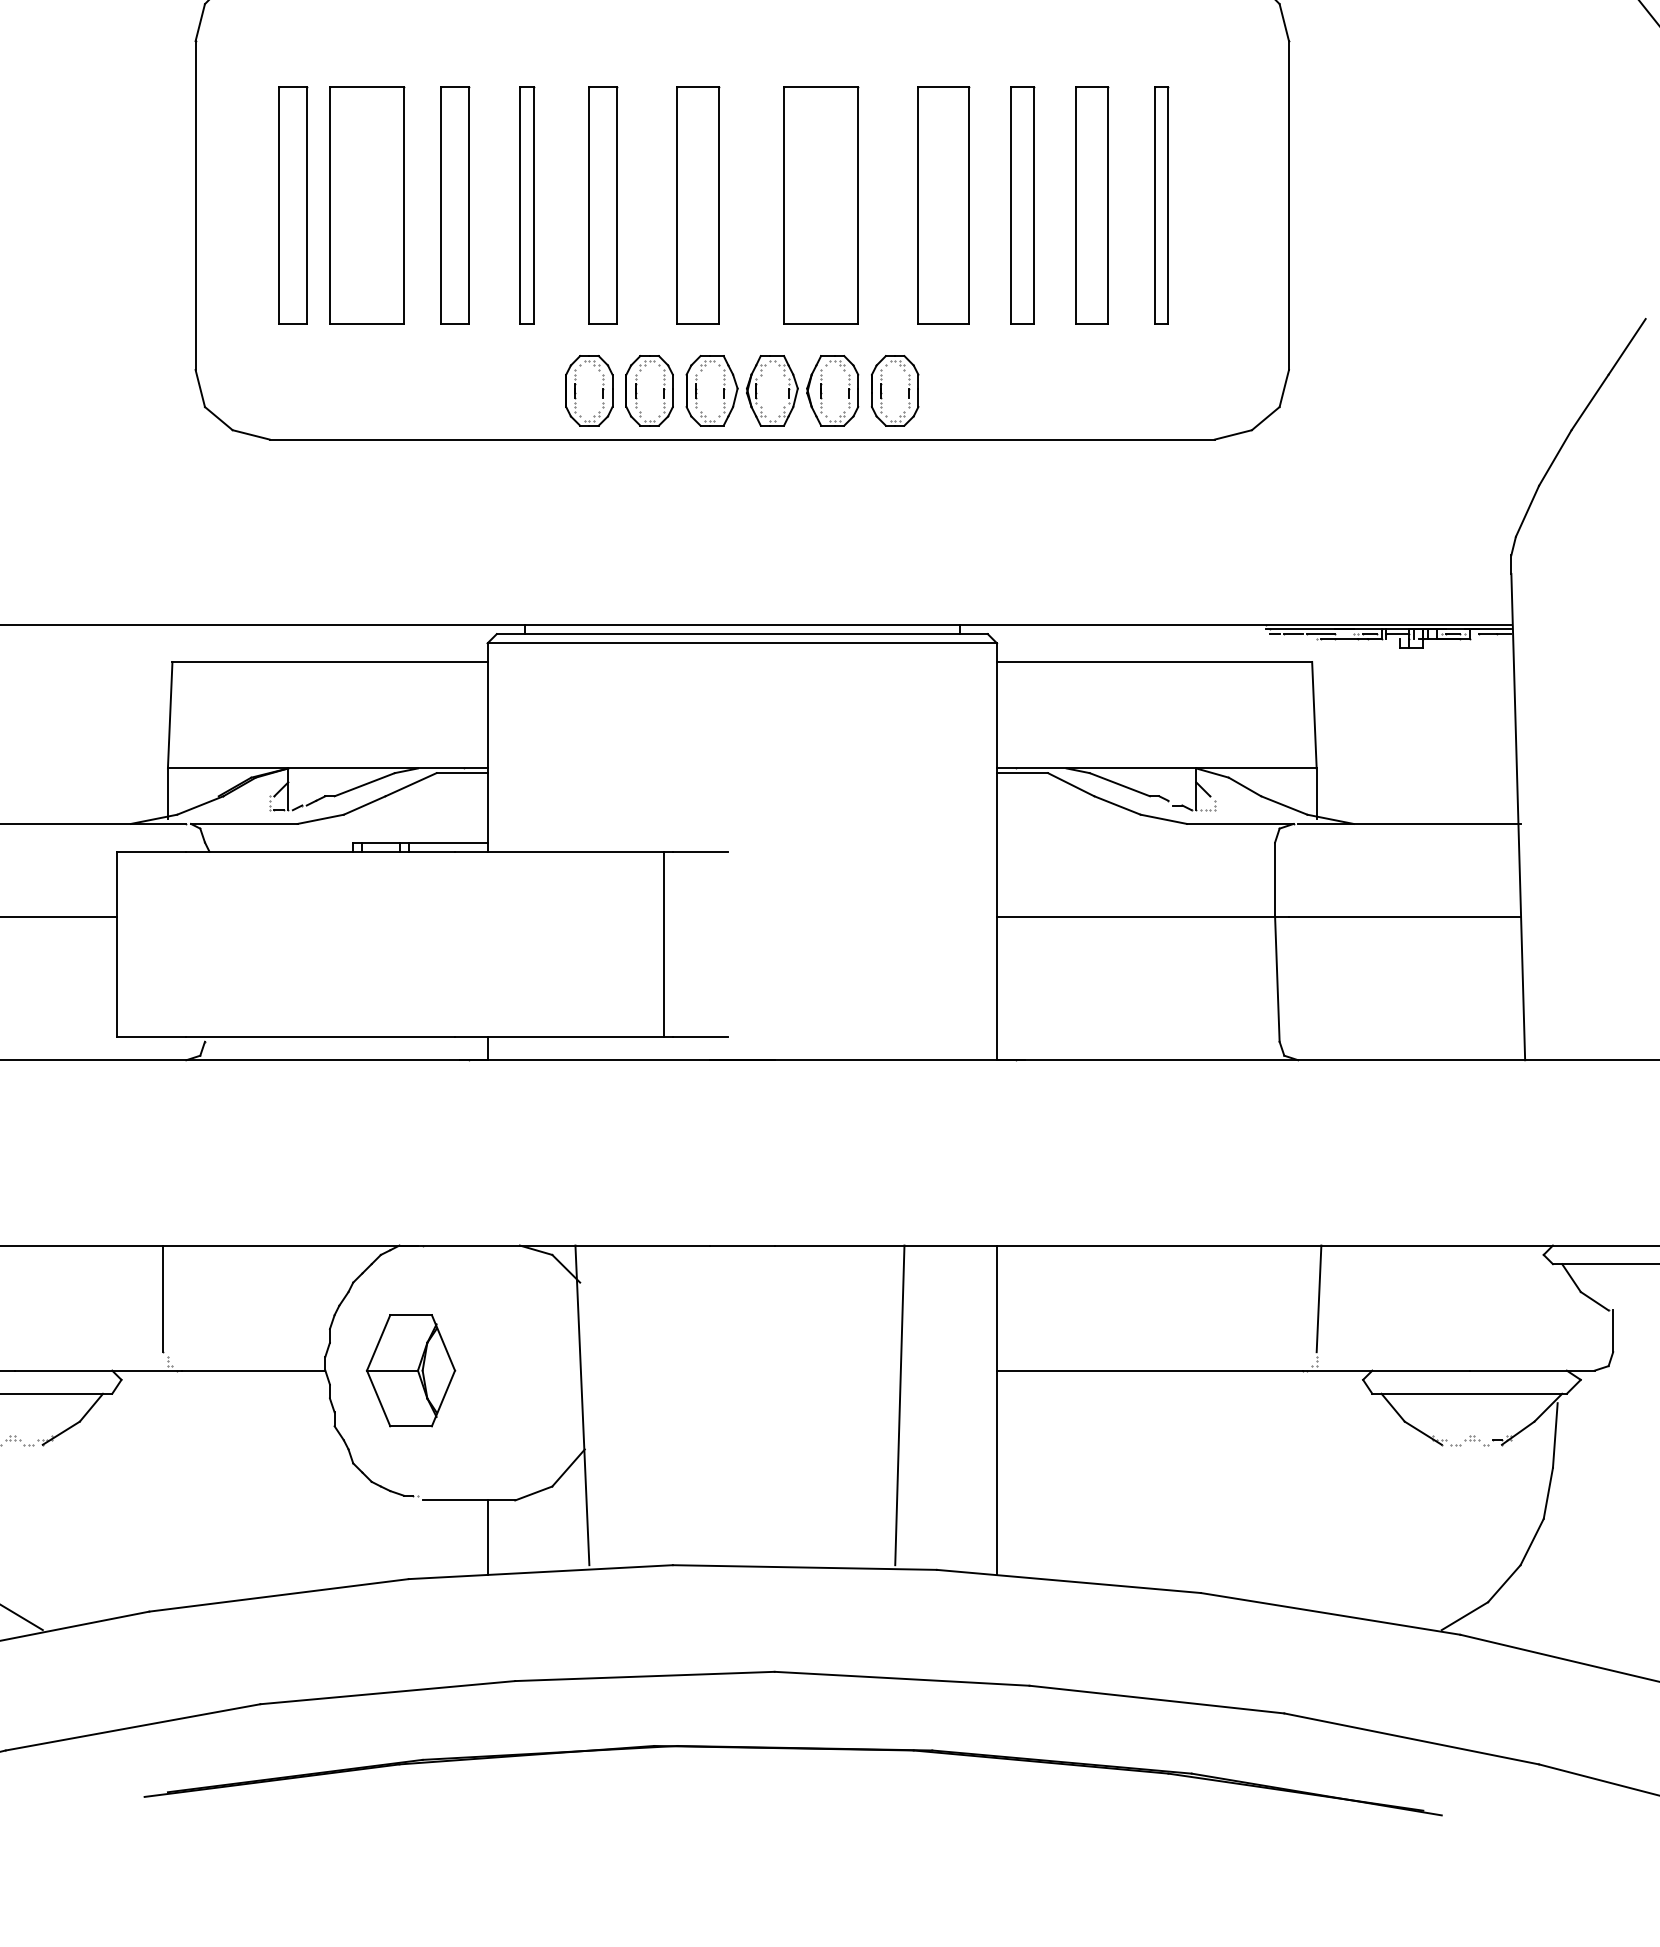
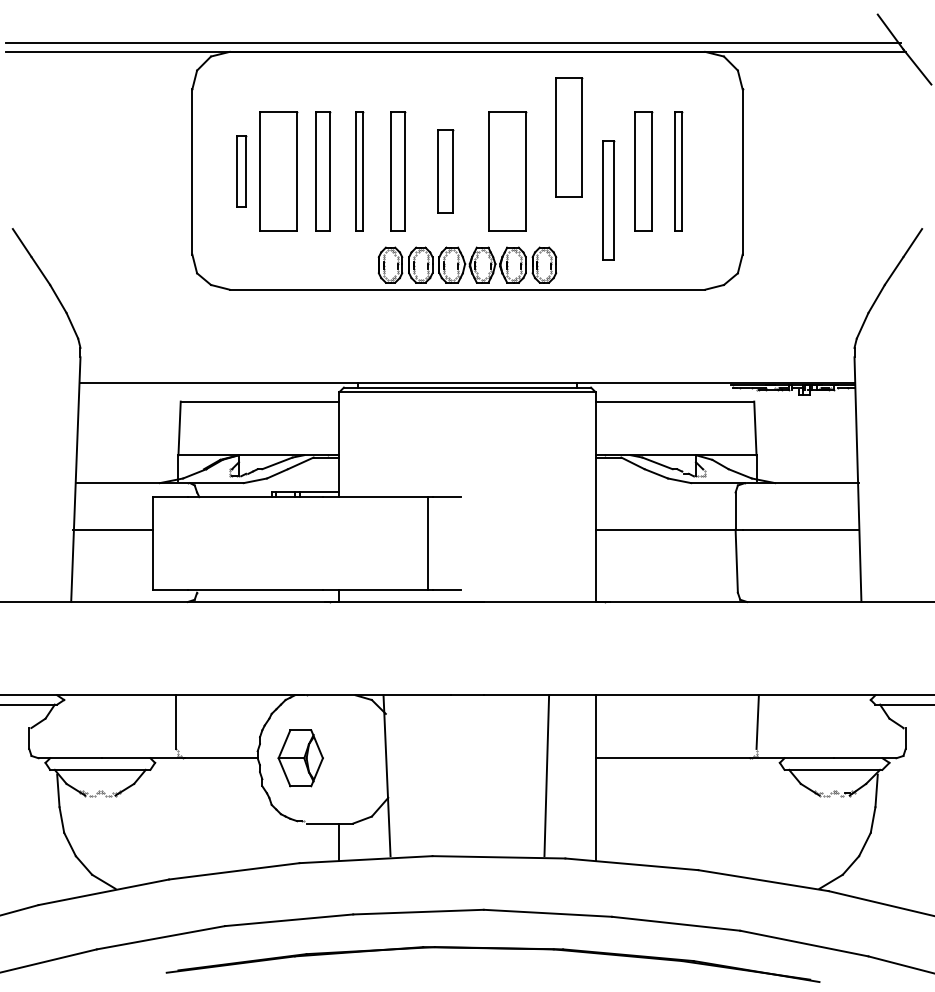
part: (293, 204) -> (241, 171), size x0.6
part: (698, 204) -> (445, 171), size x0.7
part: (944, 204) -> (569, 137), moved
part: (1022, 204) -> (608, 200), moved

